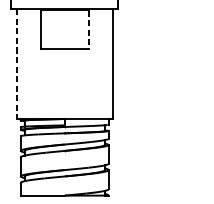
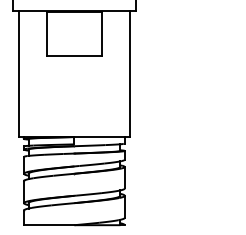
line: (88, 29) -> (101, 34), dashed -> solid
line: (17, 64) -> (19, 74), dashed -> solid

